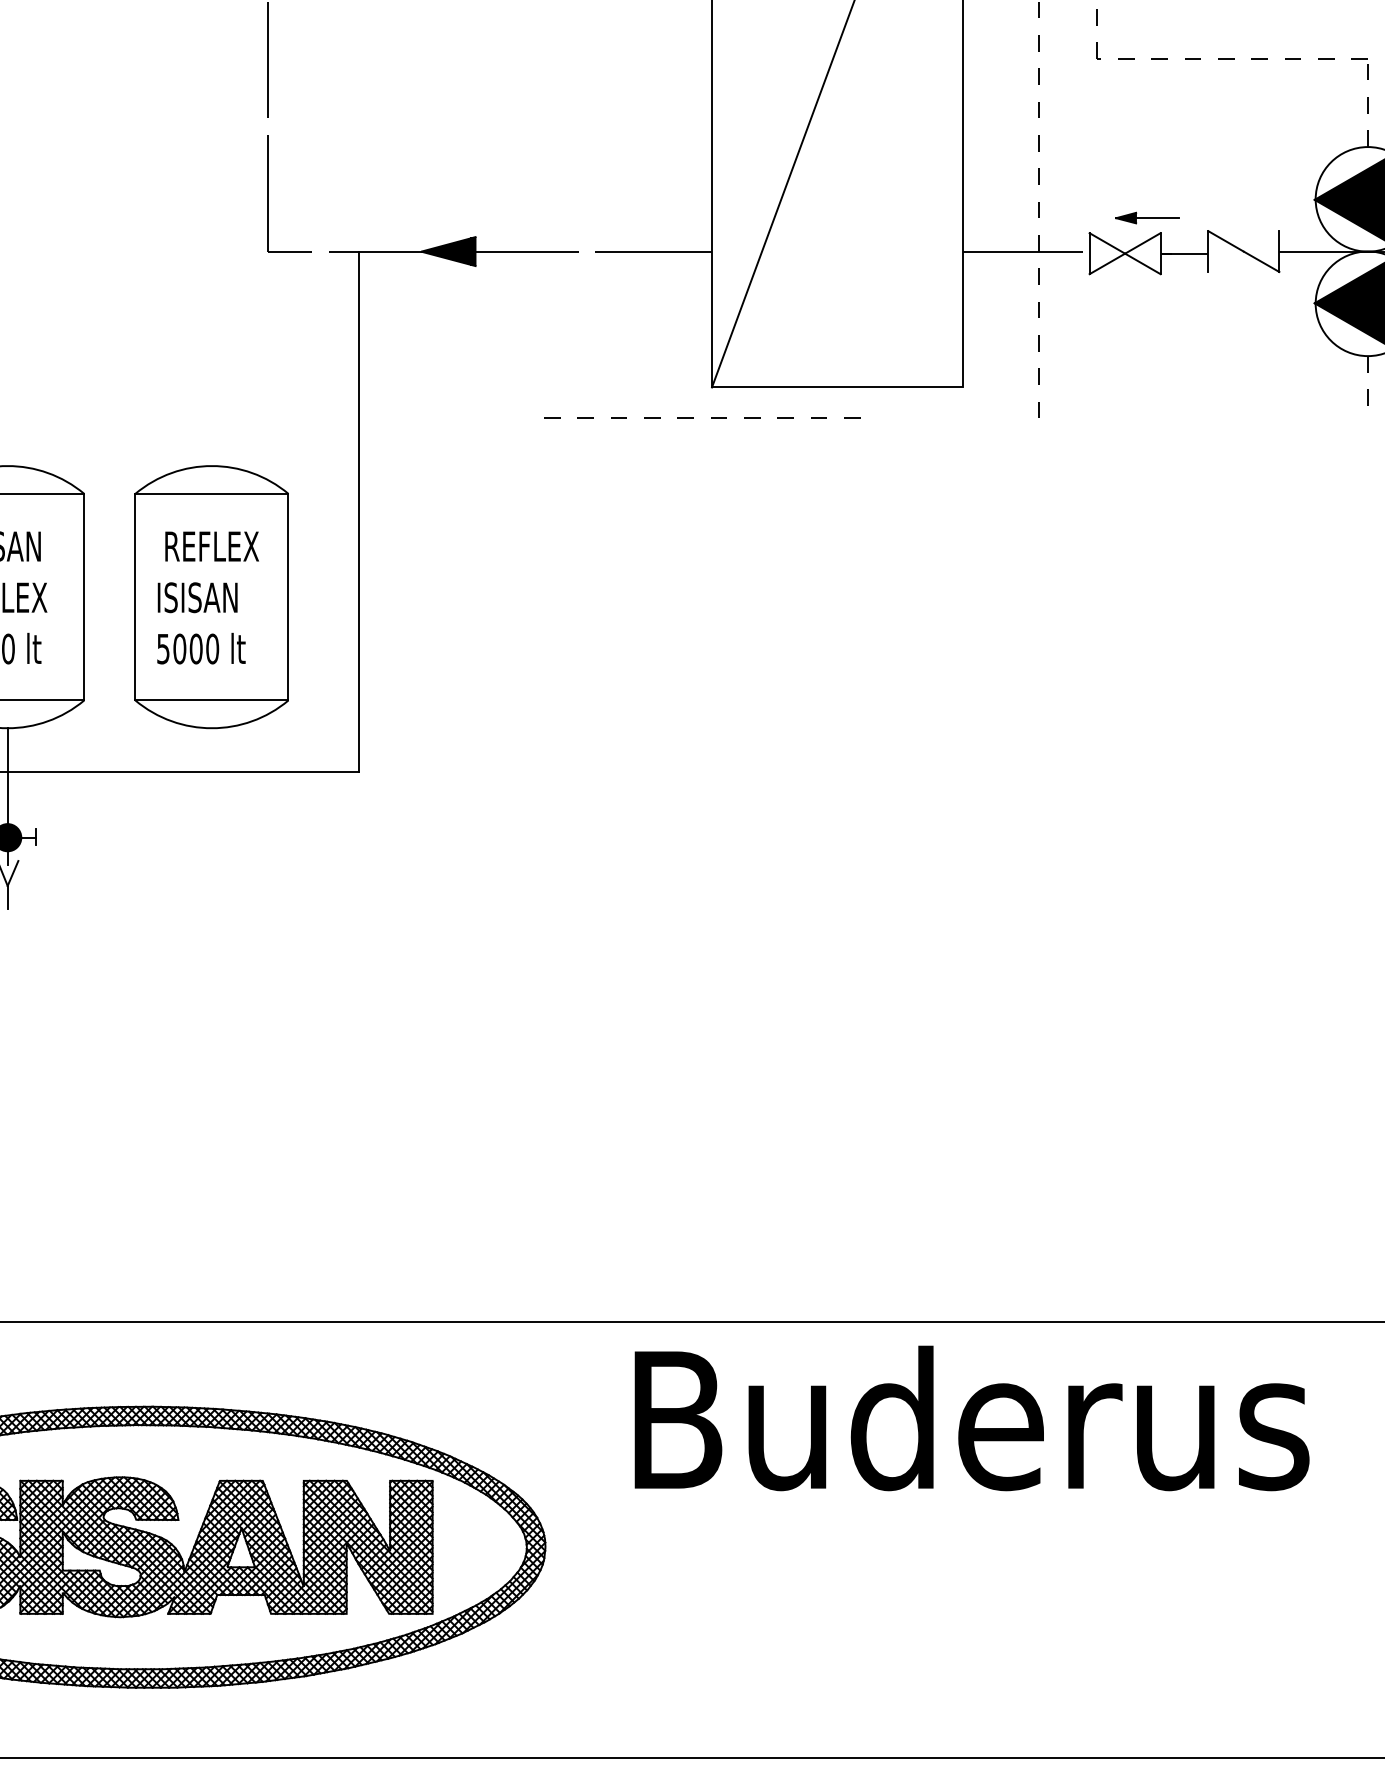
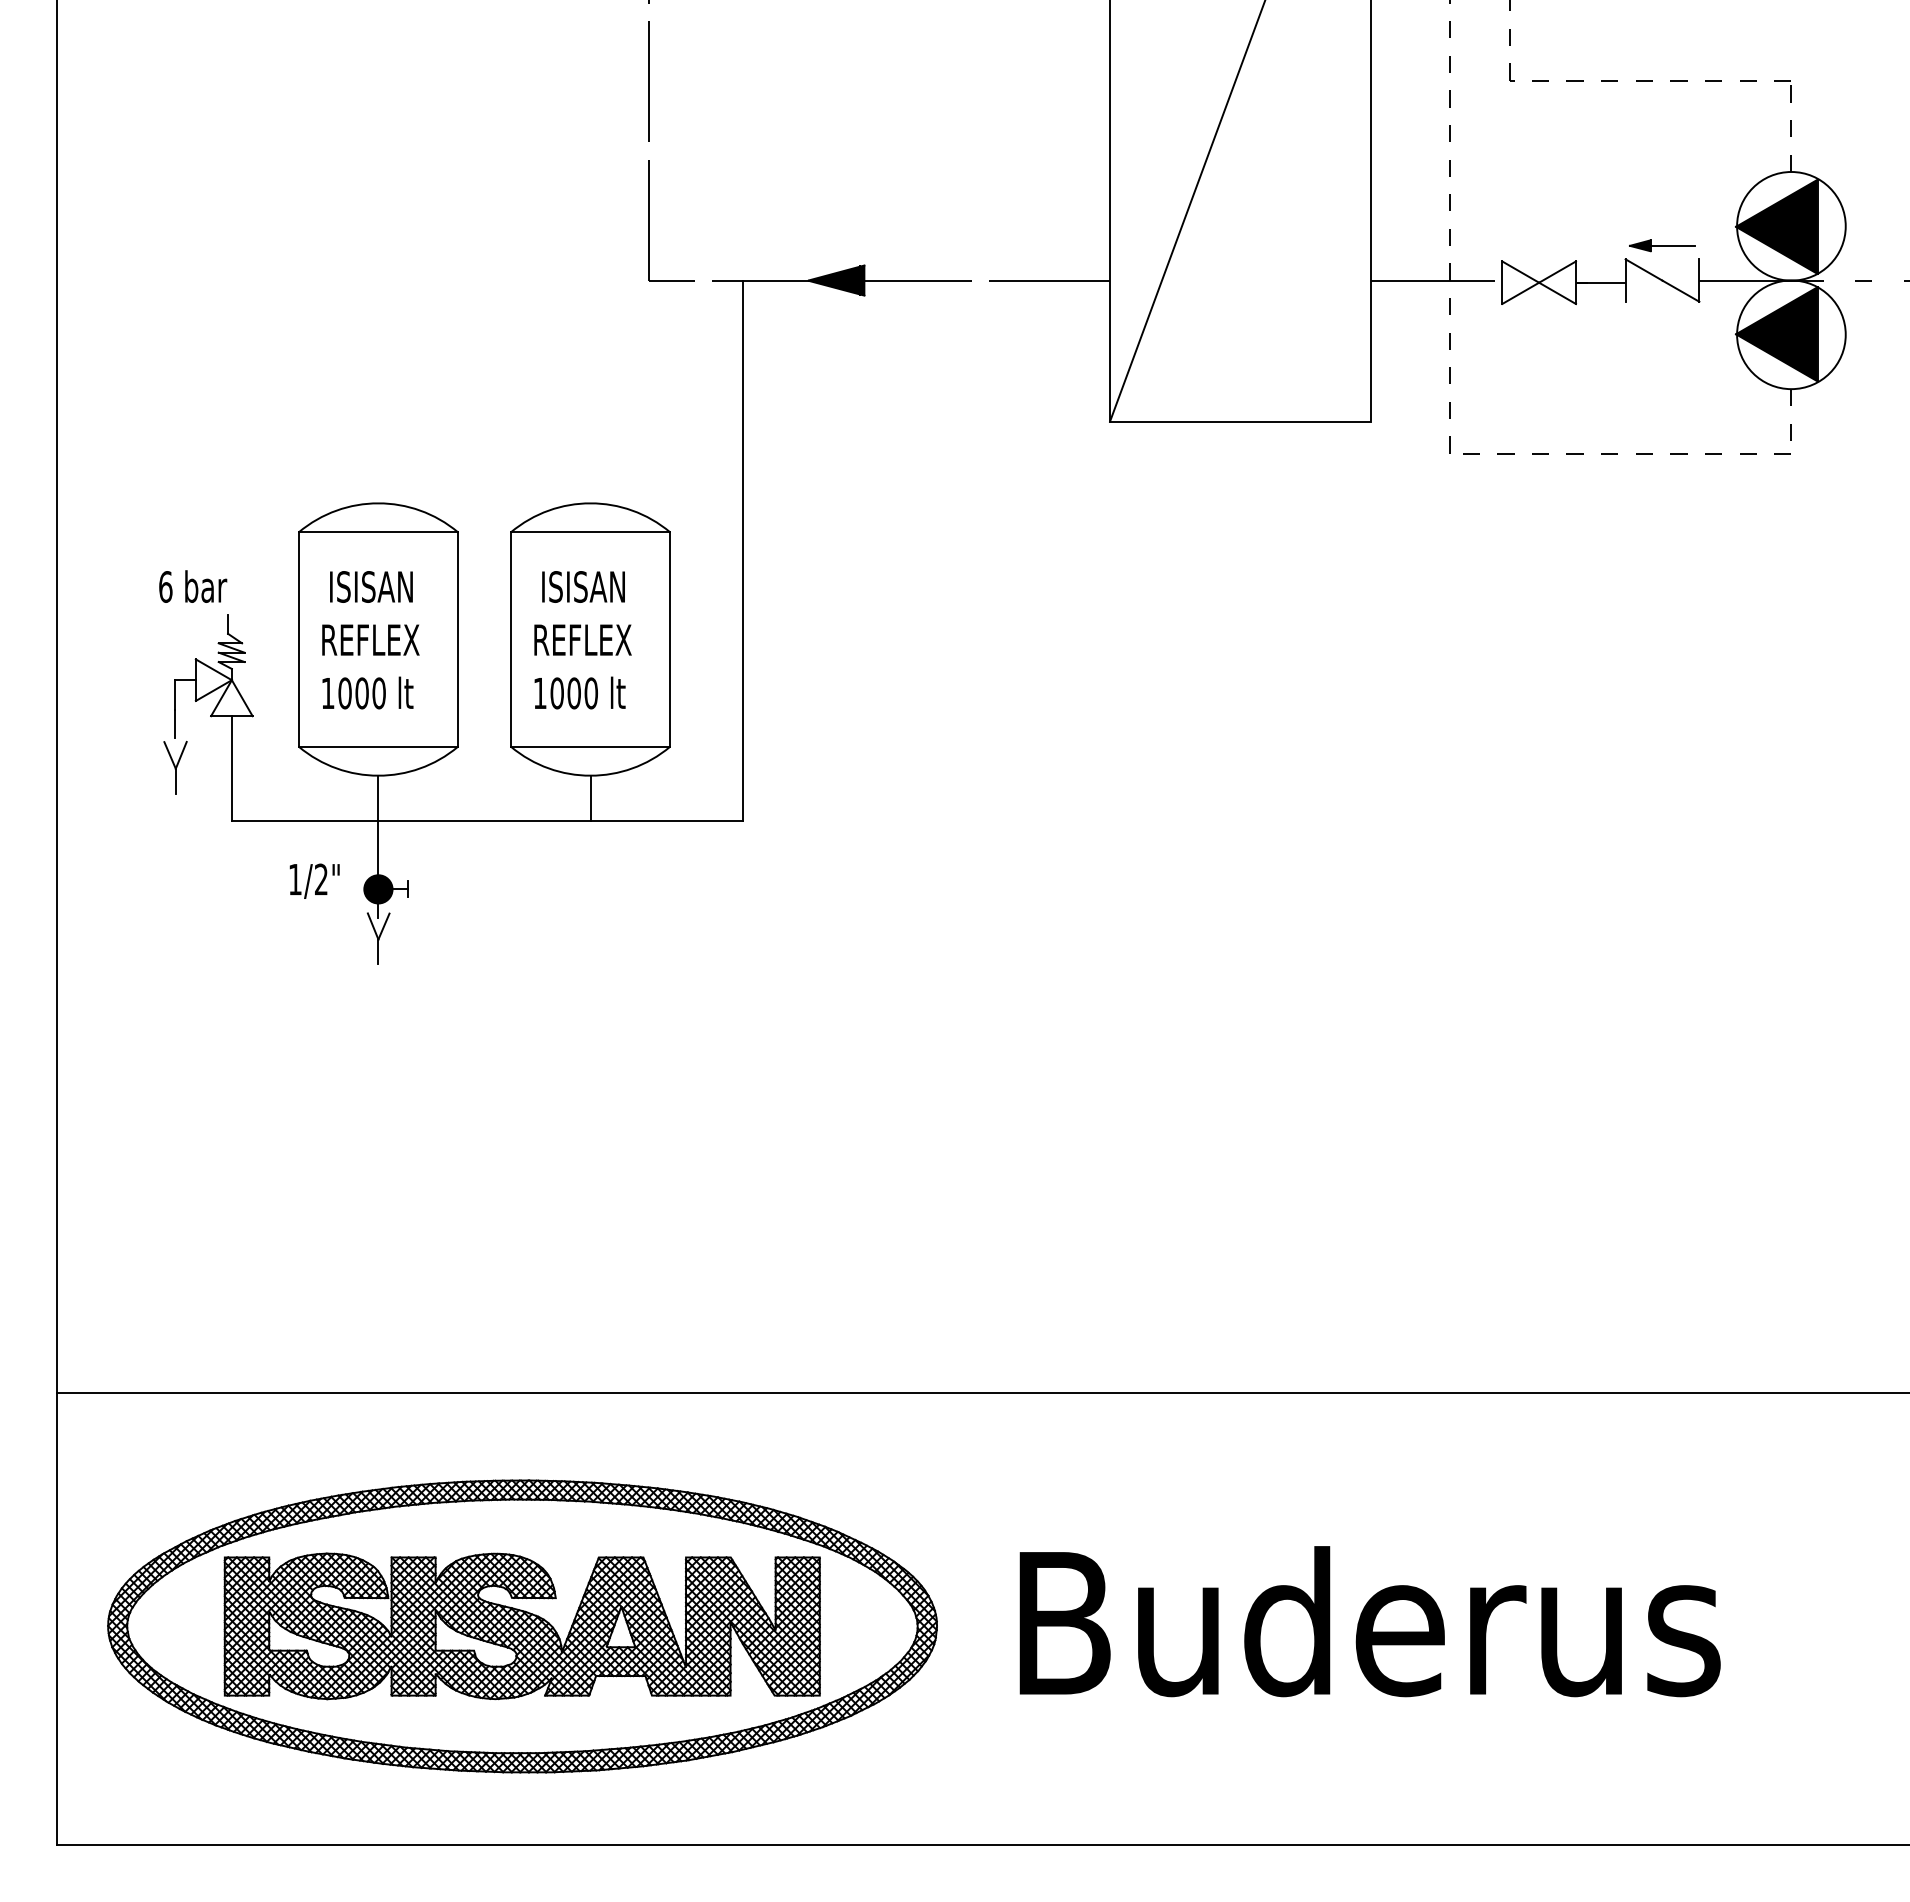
part: (1147, 217) -> (1662, 245), moved
line: (693, 418) -> (1617, 453), moved
text: (212, 546) -> (591, 586), REFLEX -> ISISAN
text: (206, 598) -> (584, 640), ISISAN -> REFLEX
text: (162, 649) -> (539, 693), 5000 -> 1000
line: (211, 750) -> (590, 798), added
text: (971, 1418) -> (1369, 1621), moved

